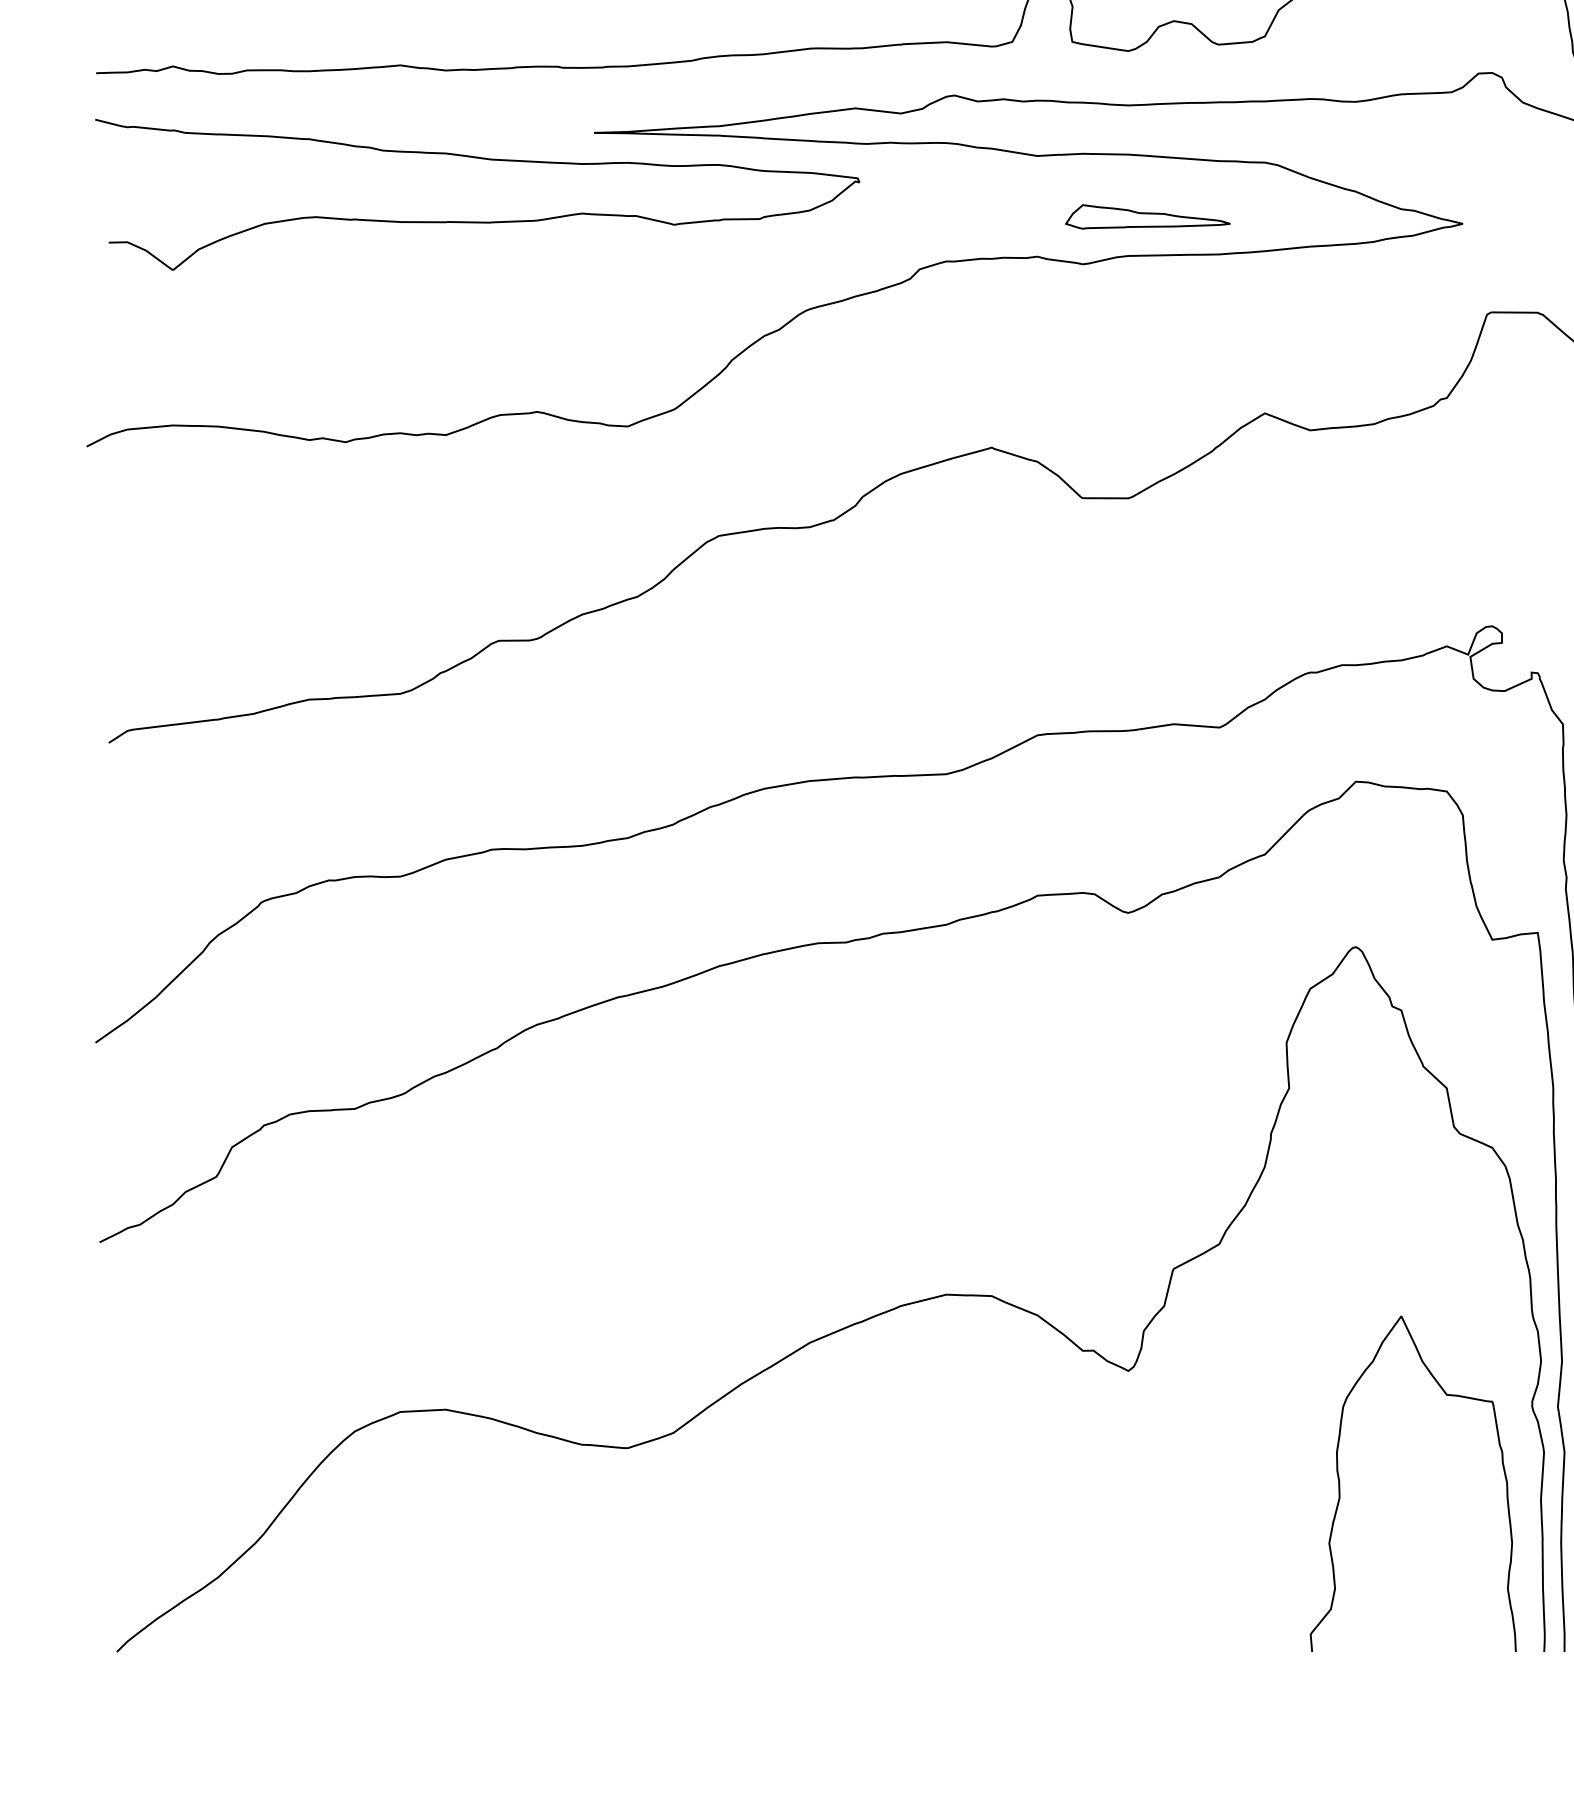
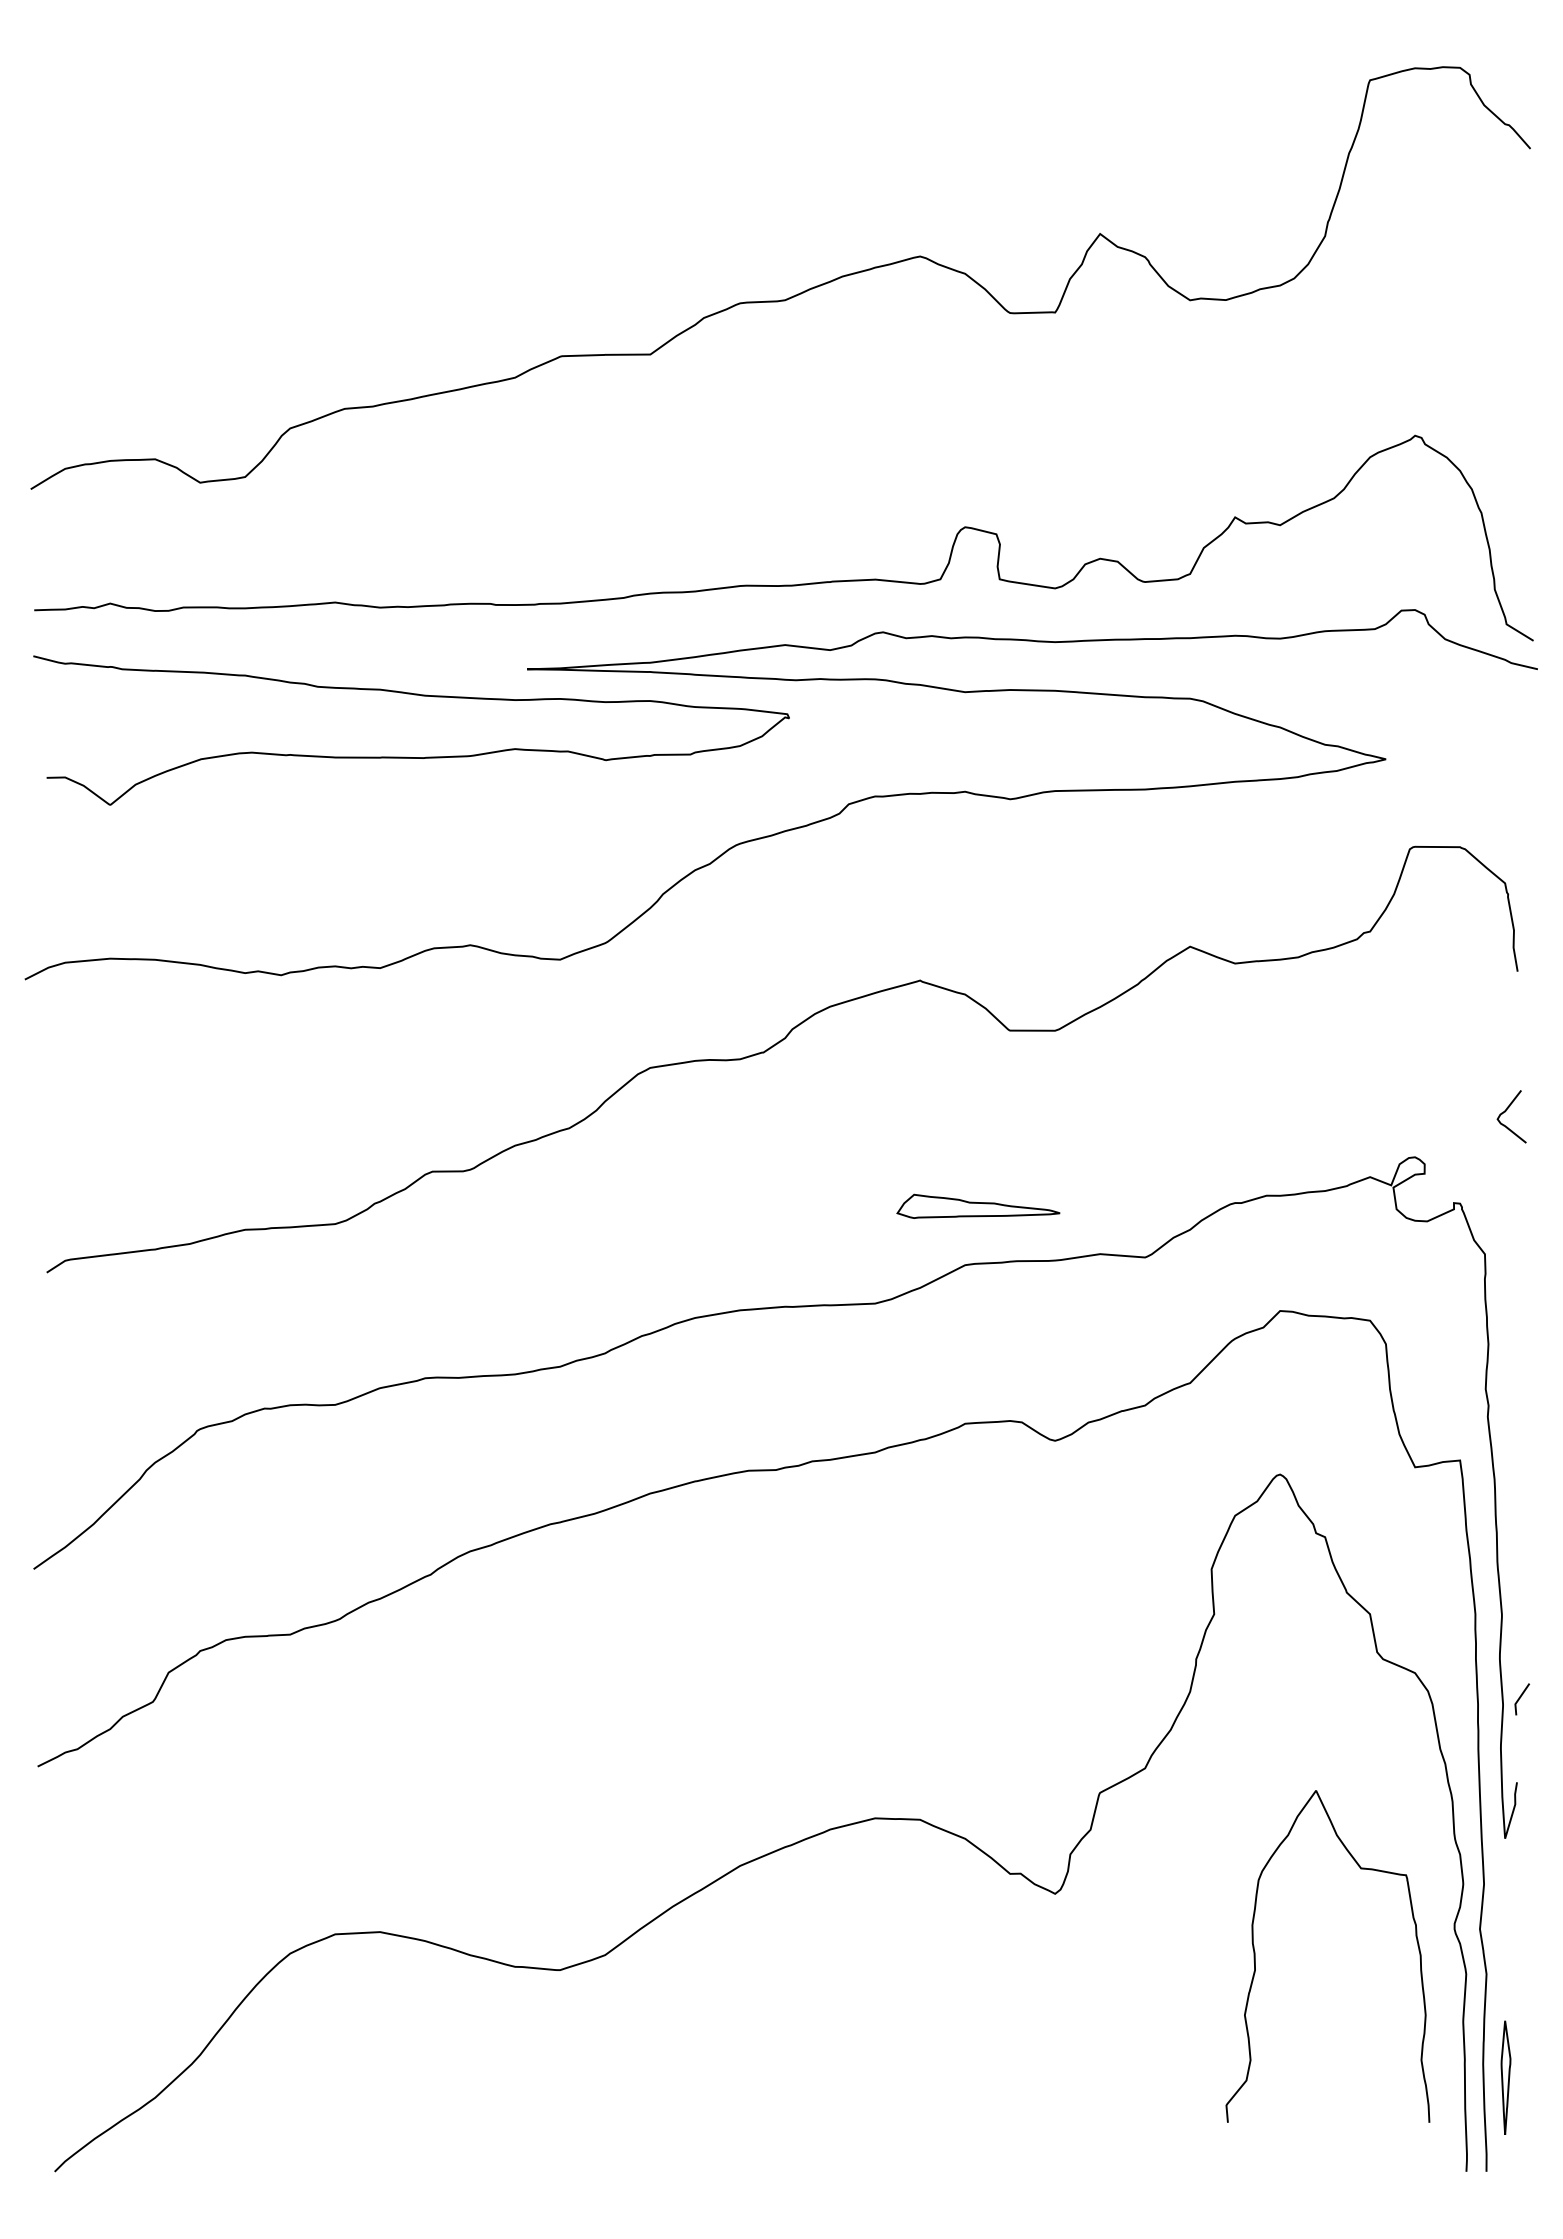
part: (1147, 215) -> (978, 1205), moved
curve: (1340, 1483) -> (1255, 1956), moved

